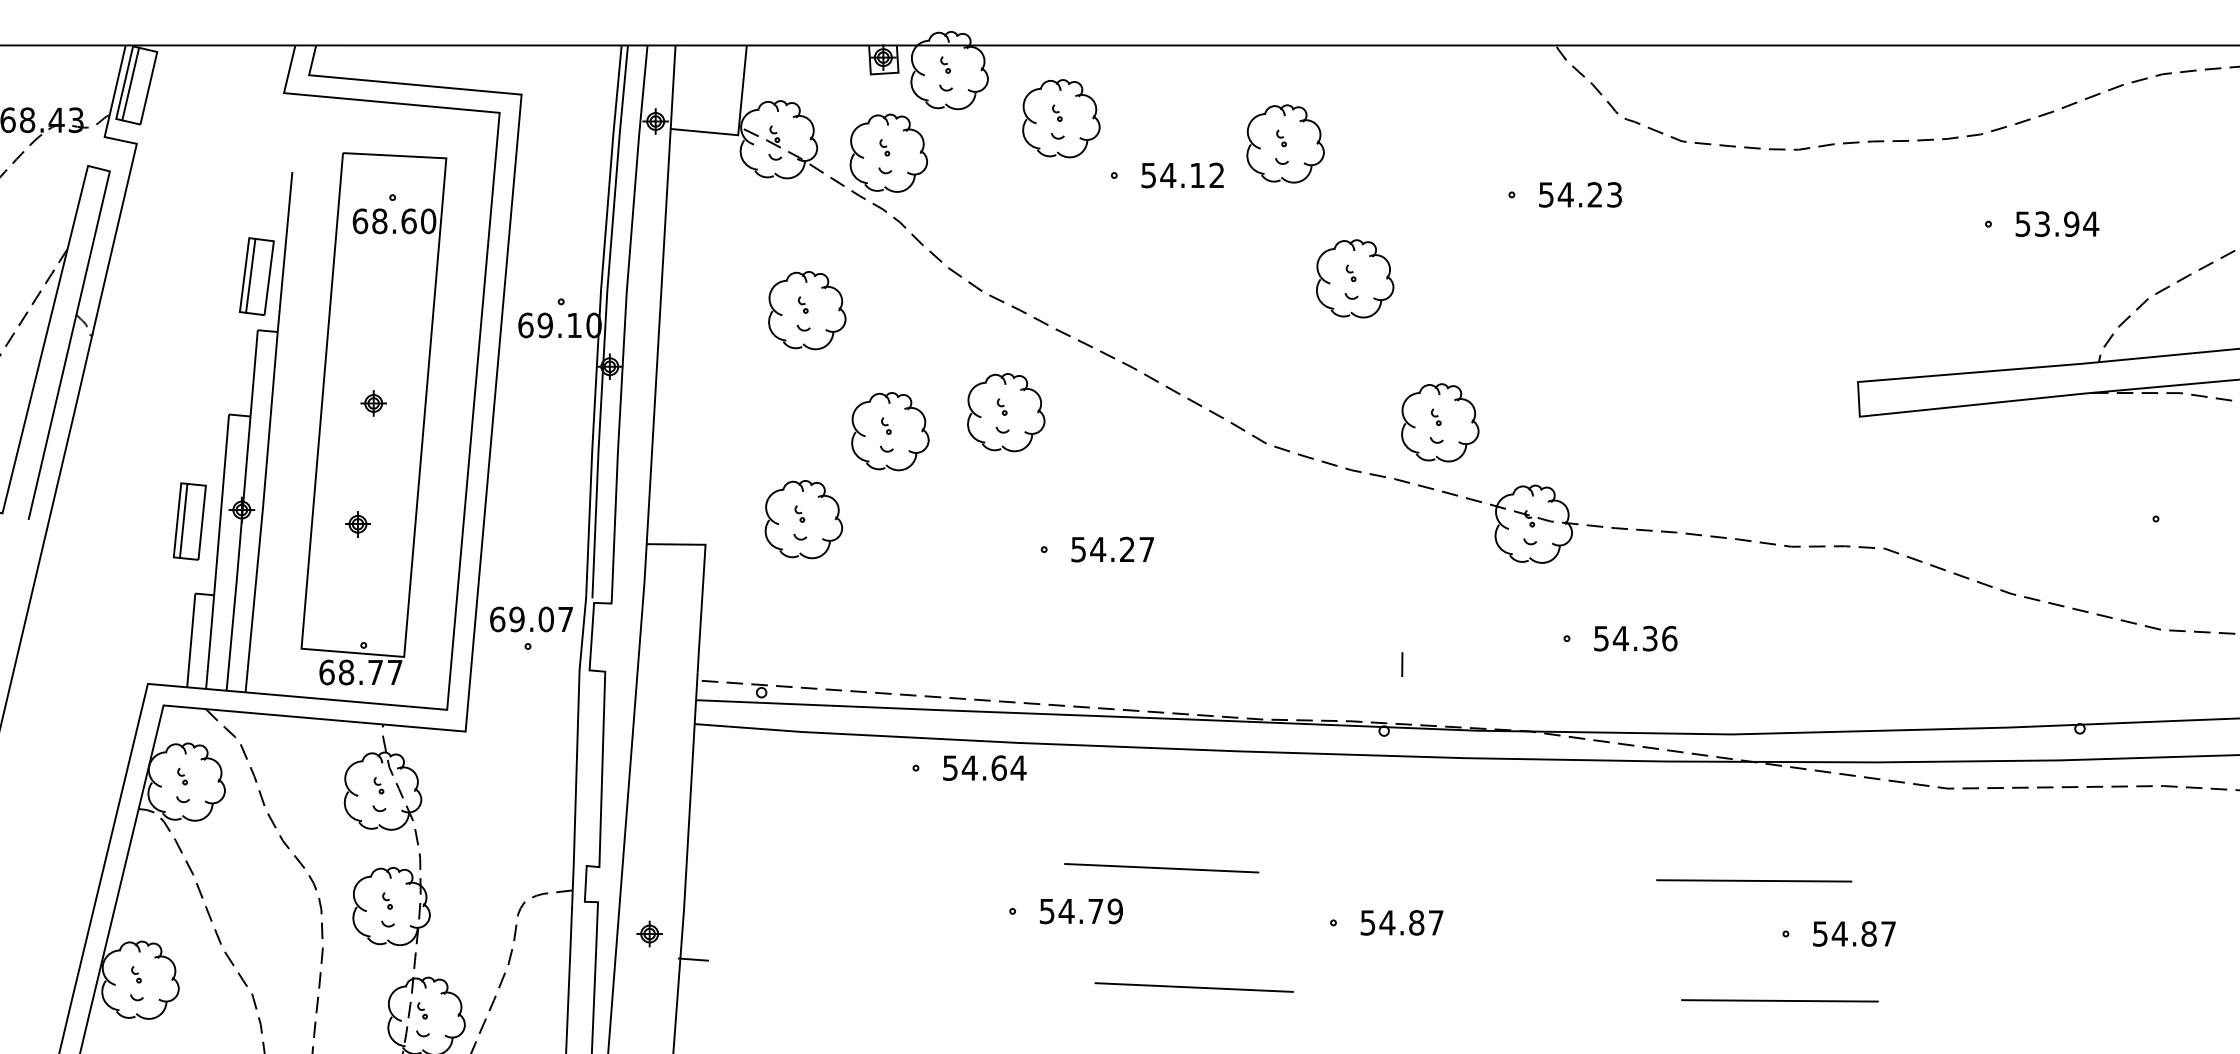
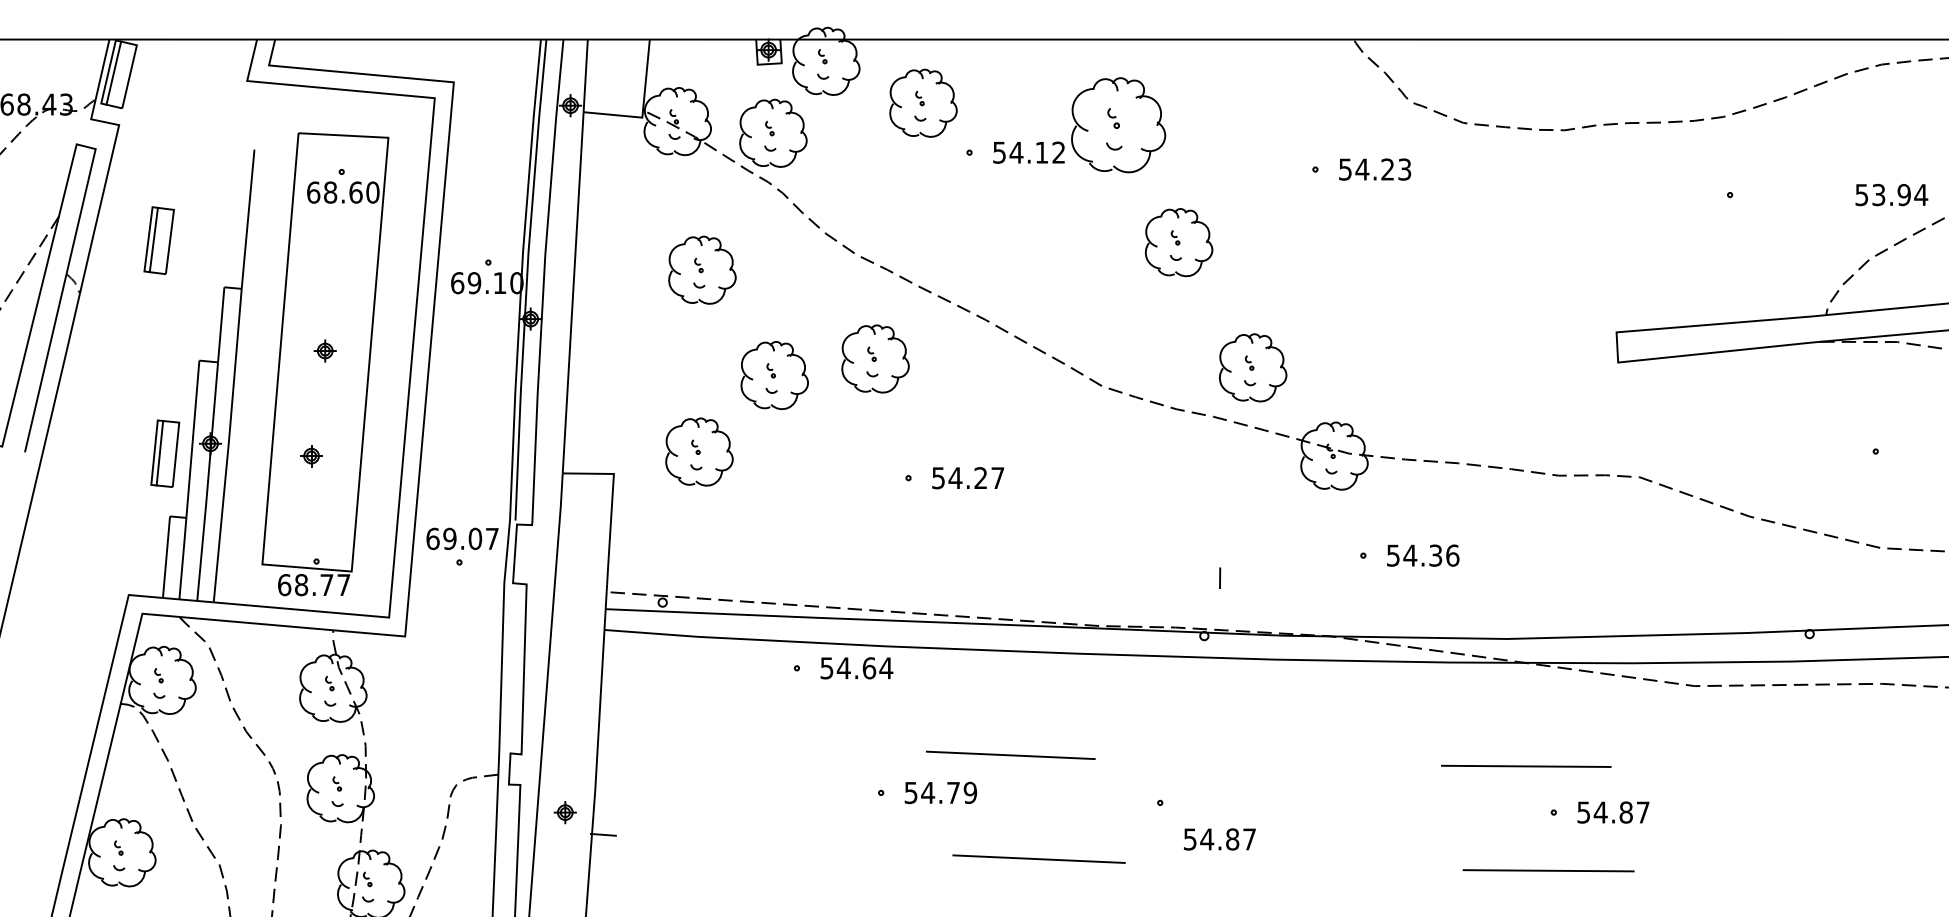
part: (1285, 143) -> (1118, 124), size x1.4
text: (2057, 223) -> (1891, 194), moved
part: (256, 276) -> (158, 240), moved
text: (1401, 922) -> (1219, 839), moved

